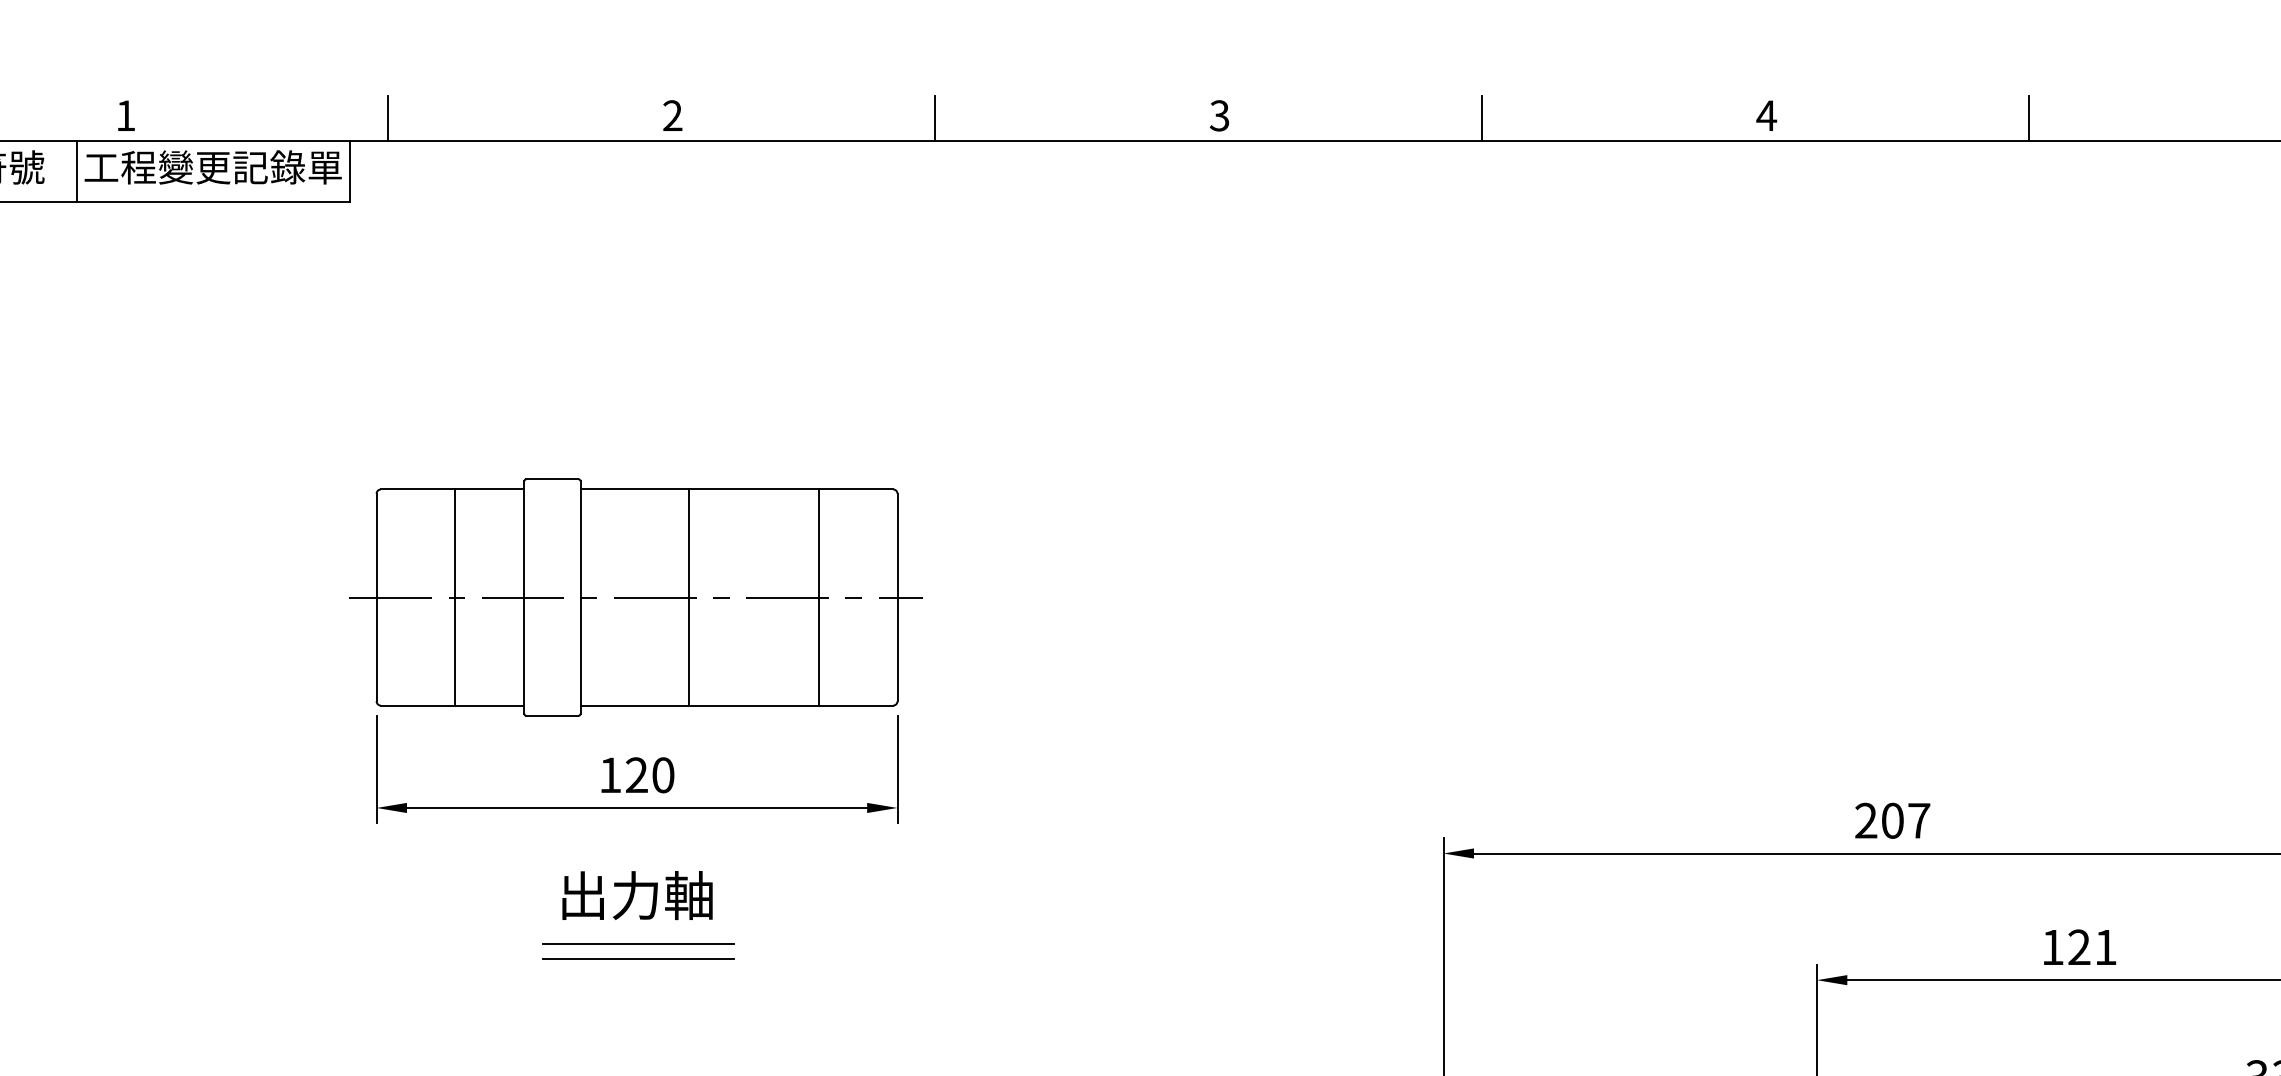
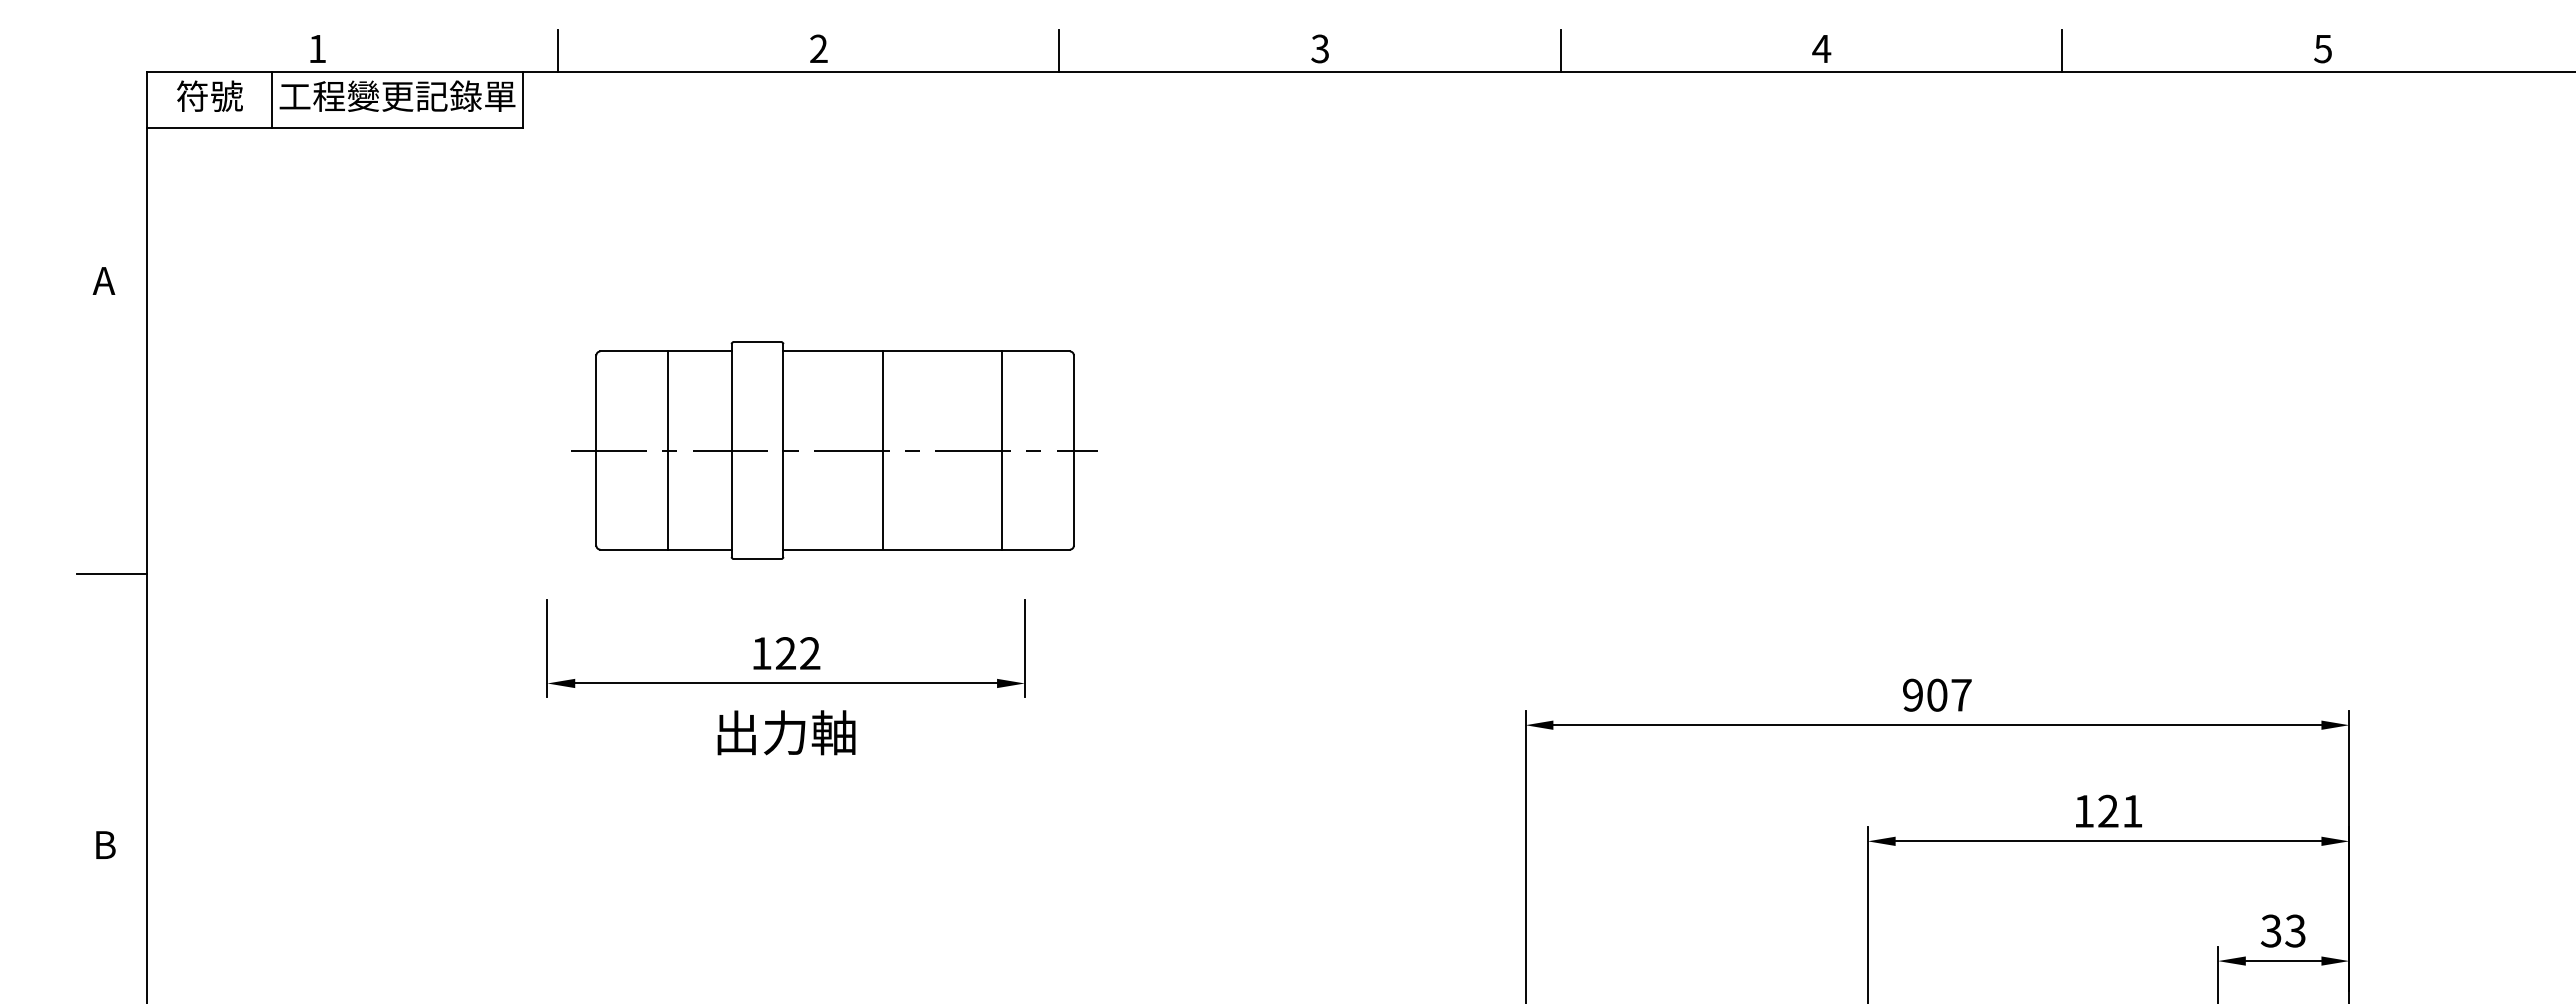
part: (636, 597) -> (834, 450), moved
text: (663, 775) -> (810, 653), 120 -> 122
text: (1866, 821) -> (1913, 695), 207 -> 907
text: (637, 895) -> (786, 732), moved
line: (638, 944) -> (787, 808), removed
line: (638, 958) -> (787, 821), removed

